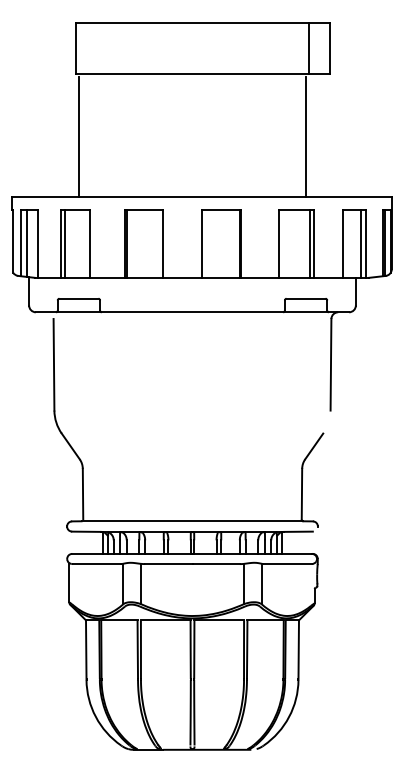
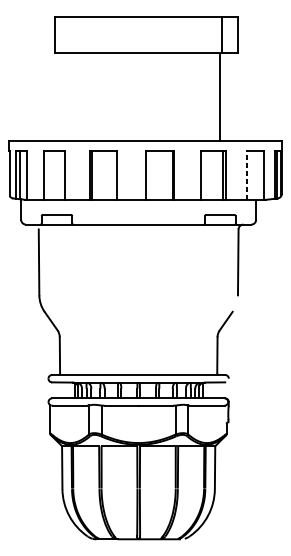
line: (78, 136) -> (56, 98), removed
line: (65, 243) -> (47, 175), removed
line: (343, 243) -> (247, 175), solid -> dashed
line: (361, 243) -> (260, 175), removed

